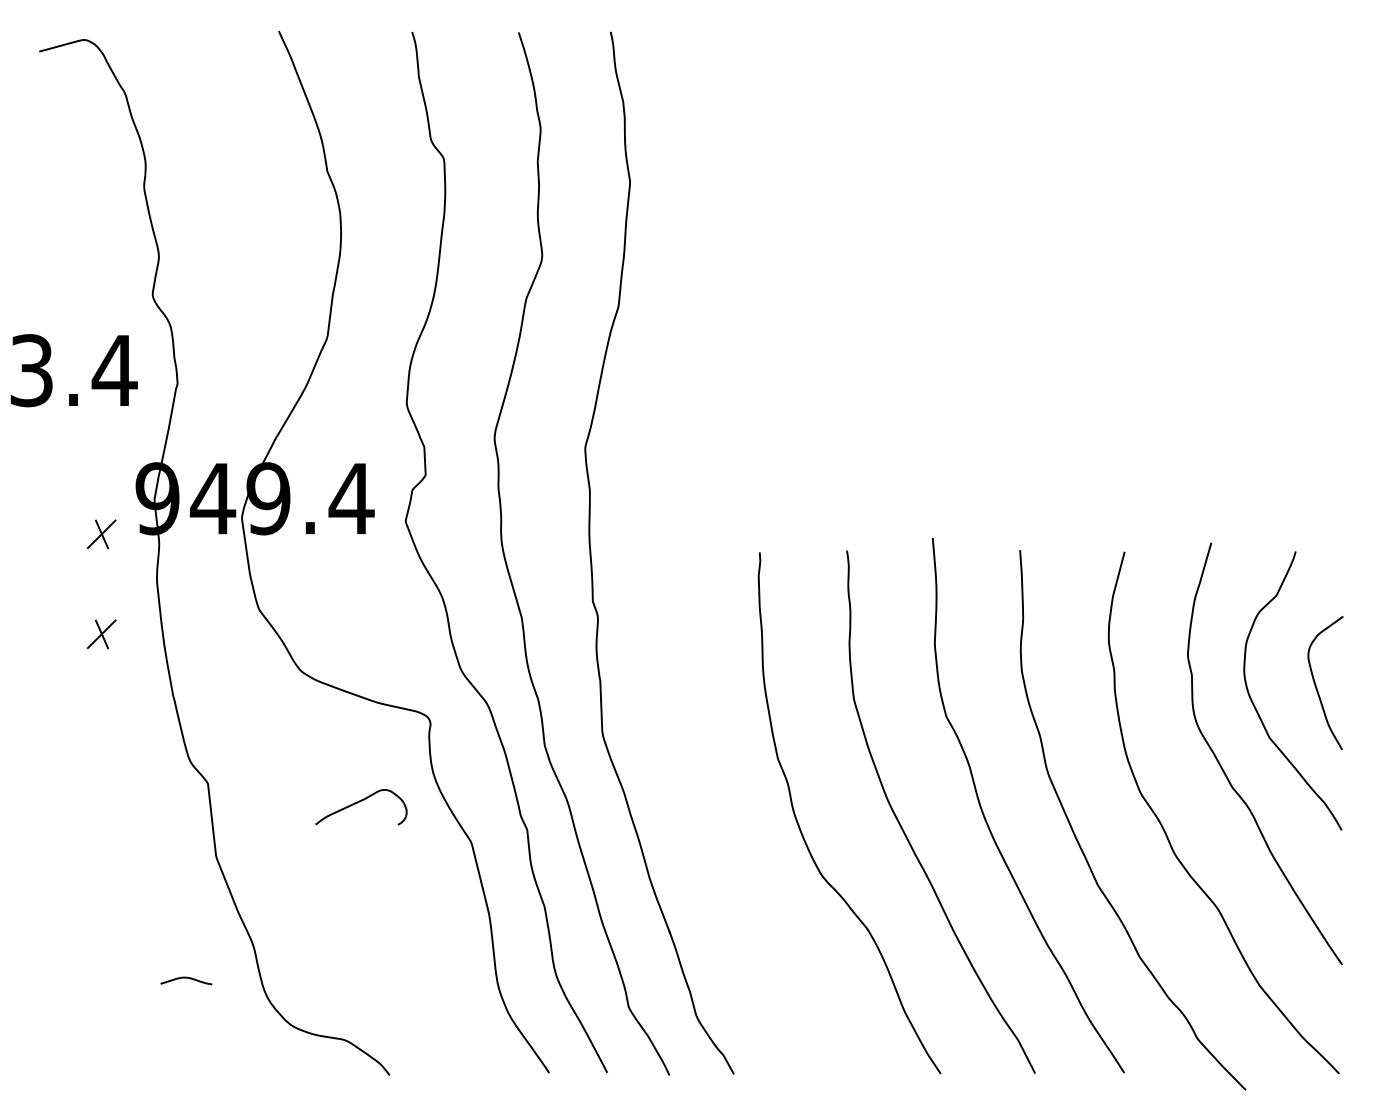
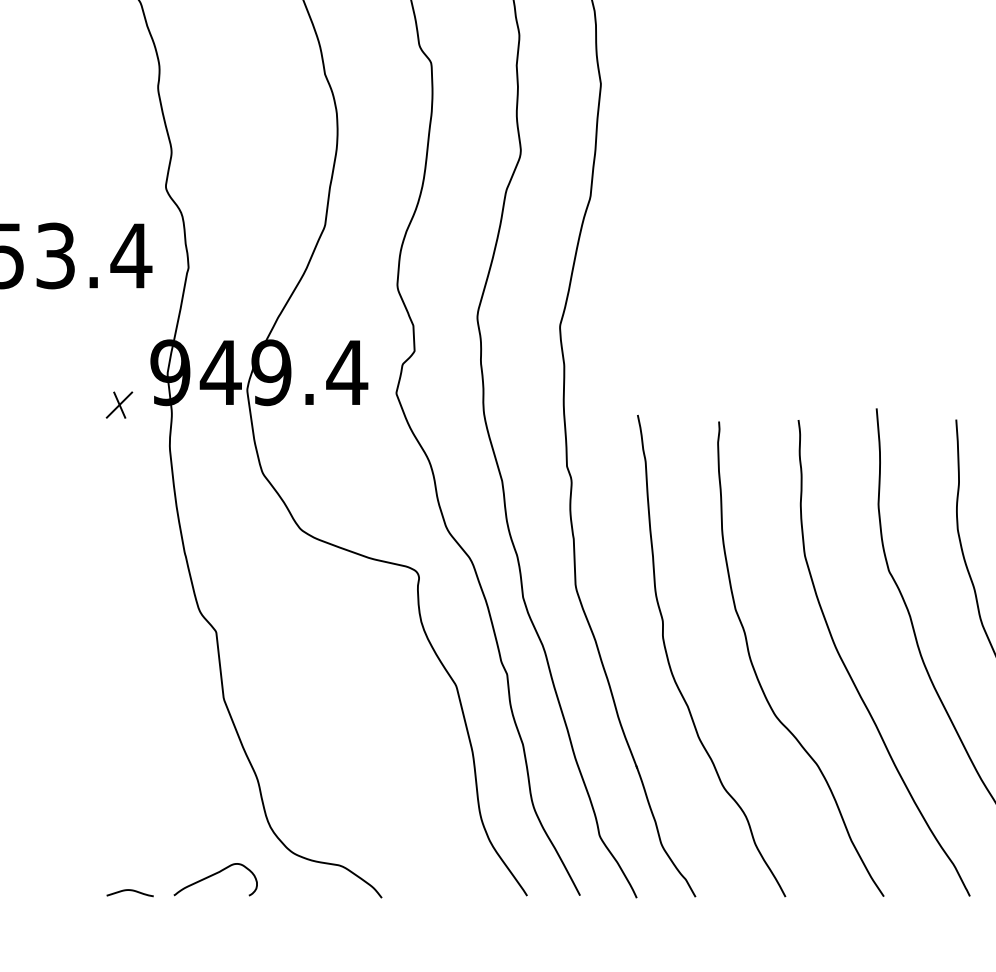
part: (101, 634) -> (119, 496), removed
curve: (359, 802) -> (214, 875), moved
curve: (706, 819) -> (670, 664), added
curve: (186, 978) -> (130, 890), moved

